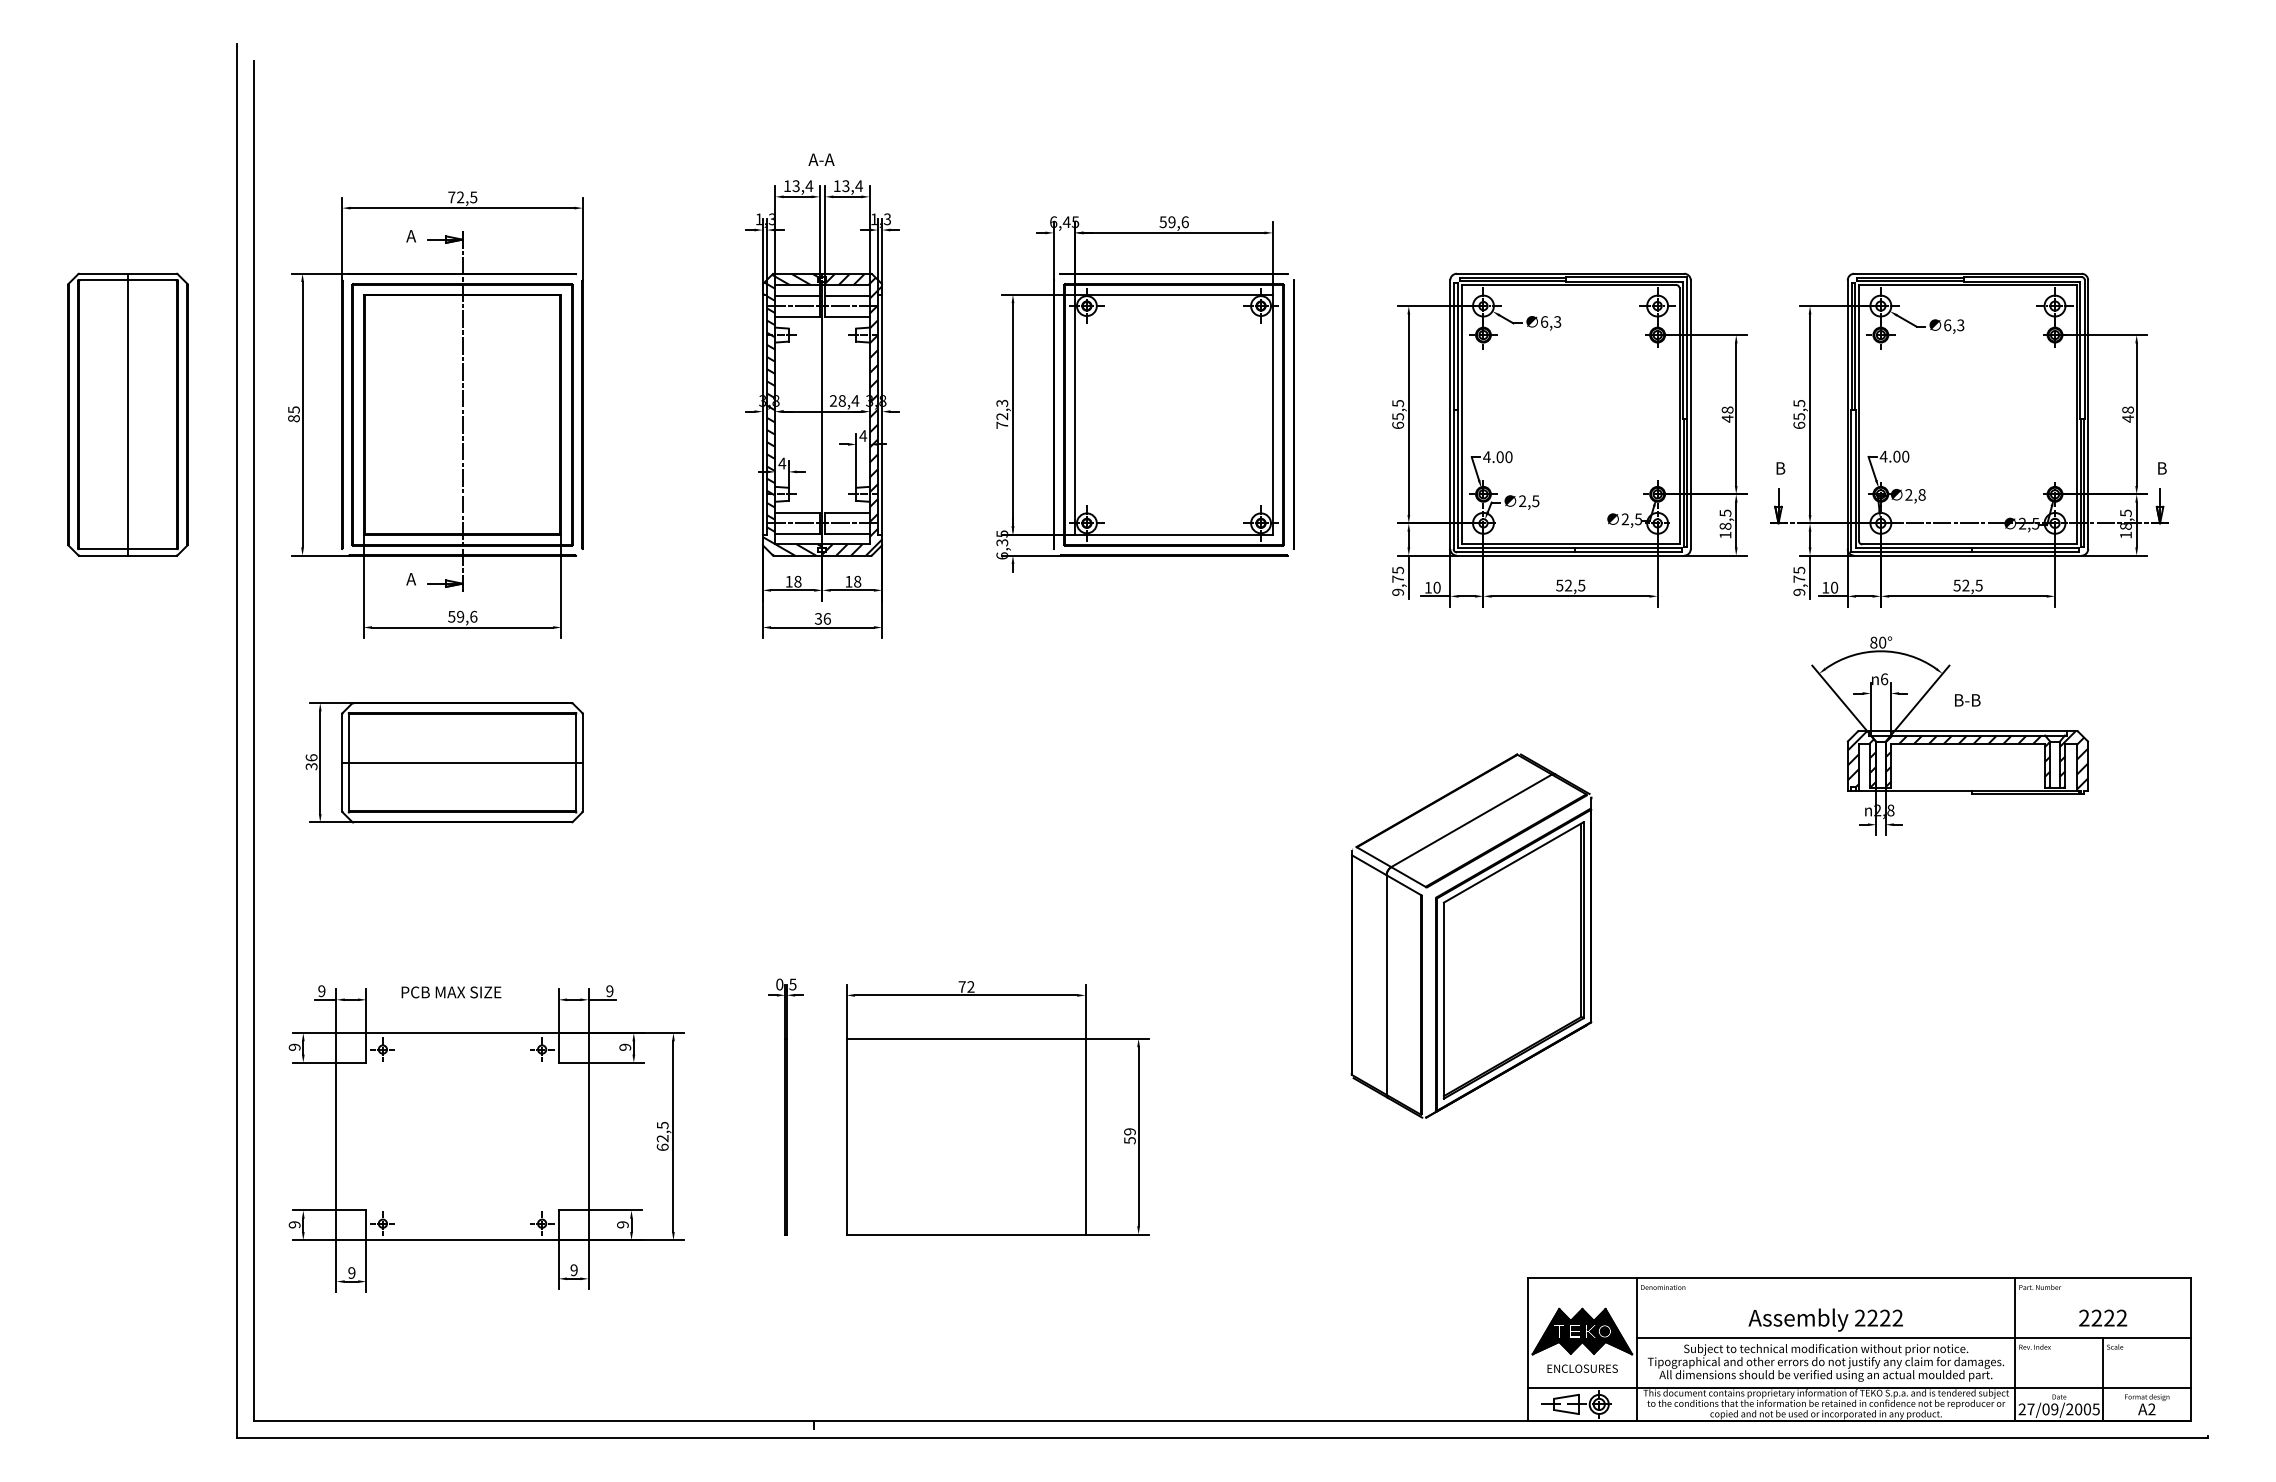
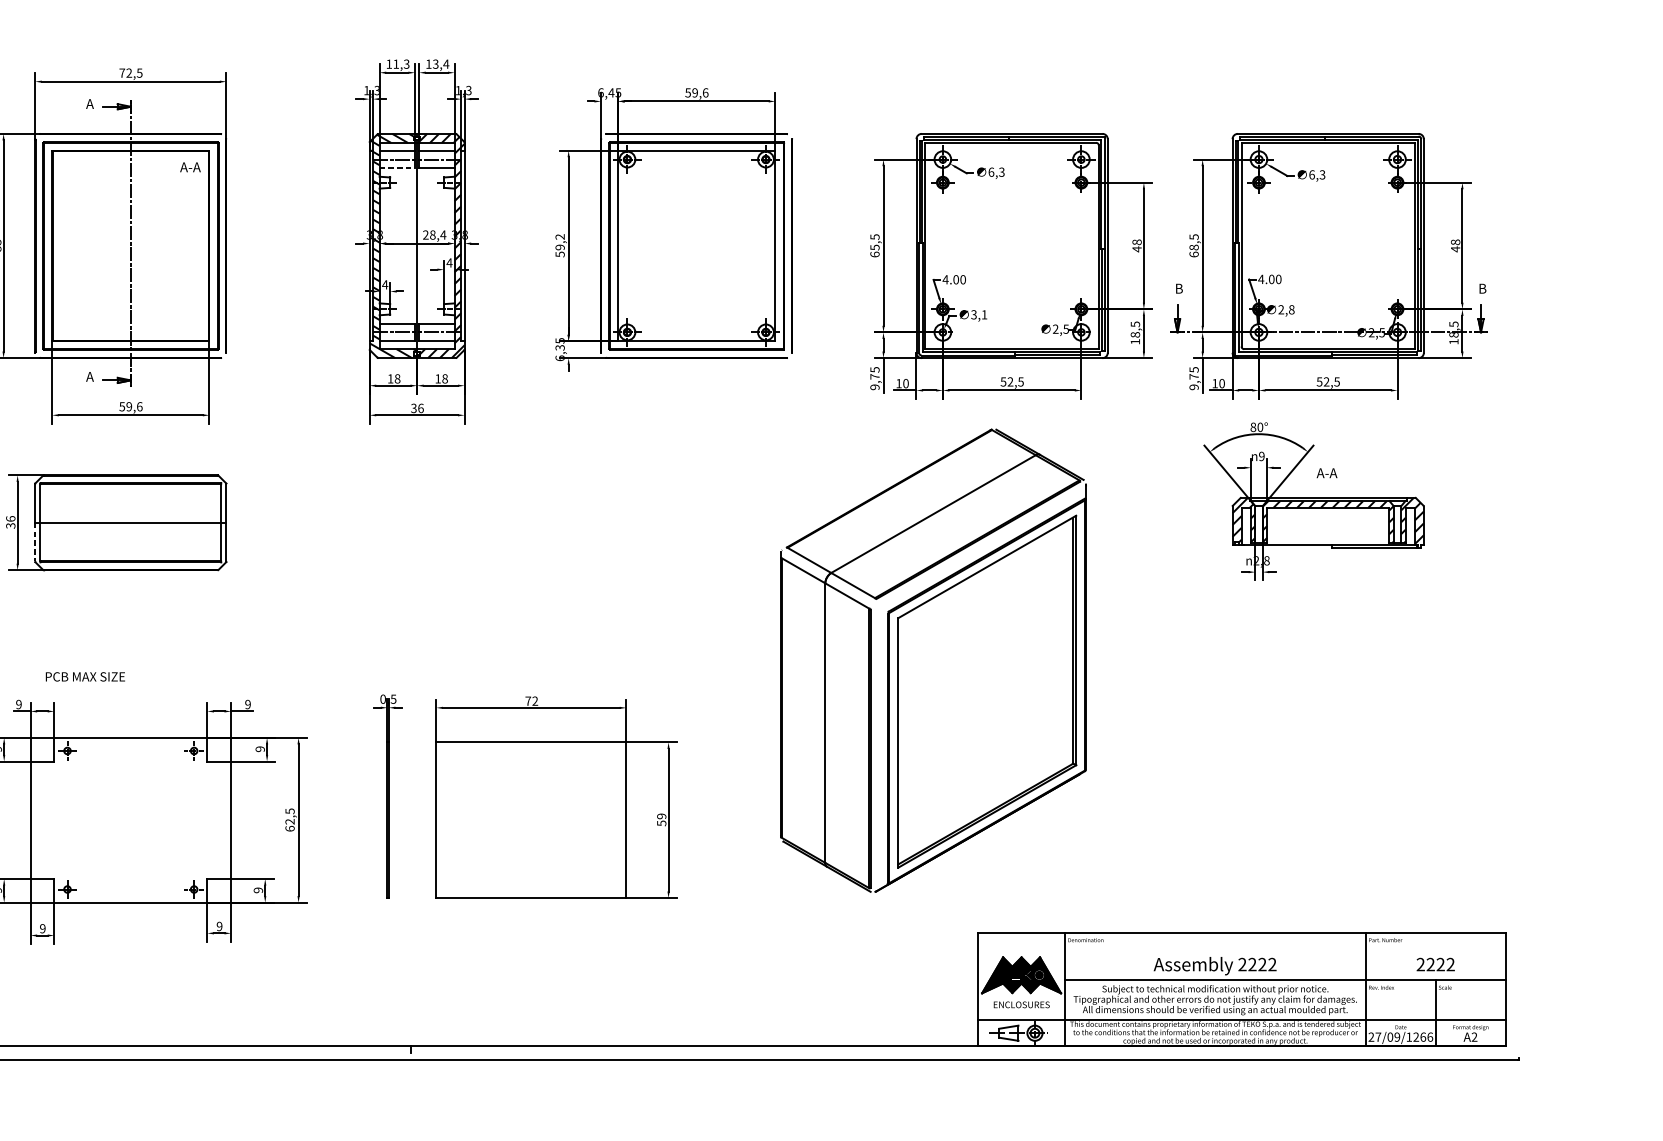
text: (821, 159) -> (190, 167), moved
text: (802, 186) -> (401, 64), 13,4 -> 11,3
line: (798, 316) -> (398, 167), solid -> dashed
text: (1002, 414) -> (560, 245), 72,3 -> 59,2
text: (1799, 416) -> (1194, 247), 65,5 -> 68,5
text: (1529, 501) -> (979, 315), 2,5 -> 3,1
text: (1884, 679) -> (1261, 456), 6 -> 9
text: (1966, 700) -> (1327, 473), B-B -> A-A
line: (342, 787) -> (35, 542), solid -> dashed
part: (1471, 935) -> (933, 660), size x1.6
text: (451, 992) -> (85, 676), moved
text: (2082, 1409) -> (1419, 1037), 27/09/2005 -> 27/09/1266

